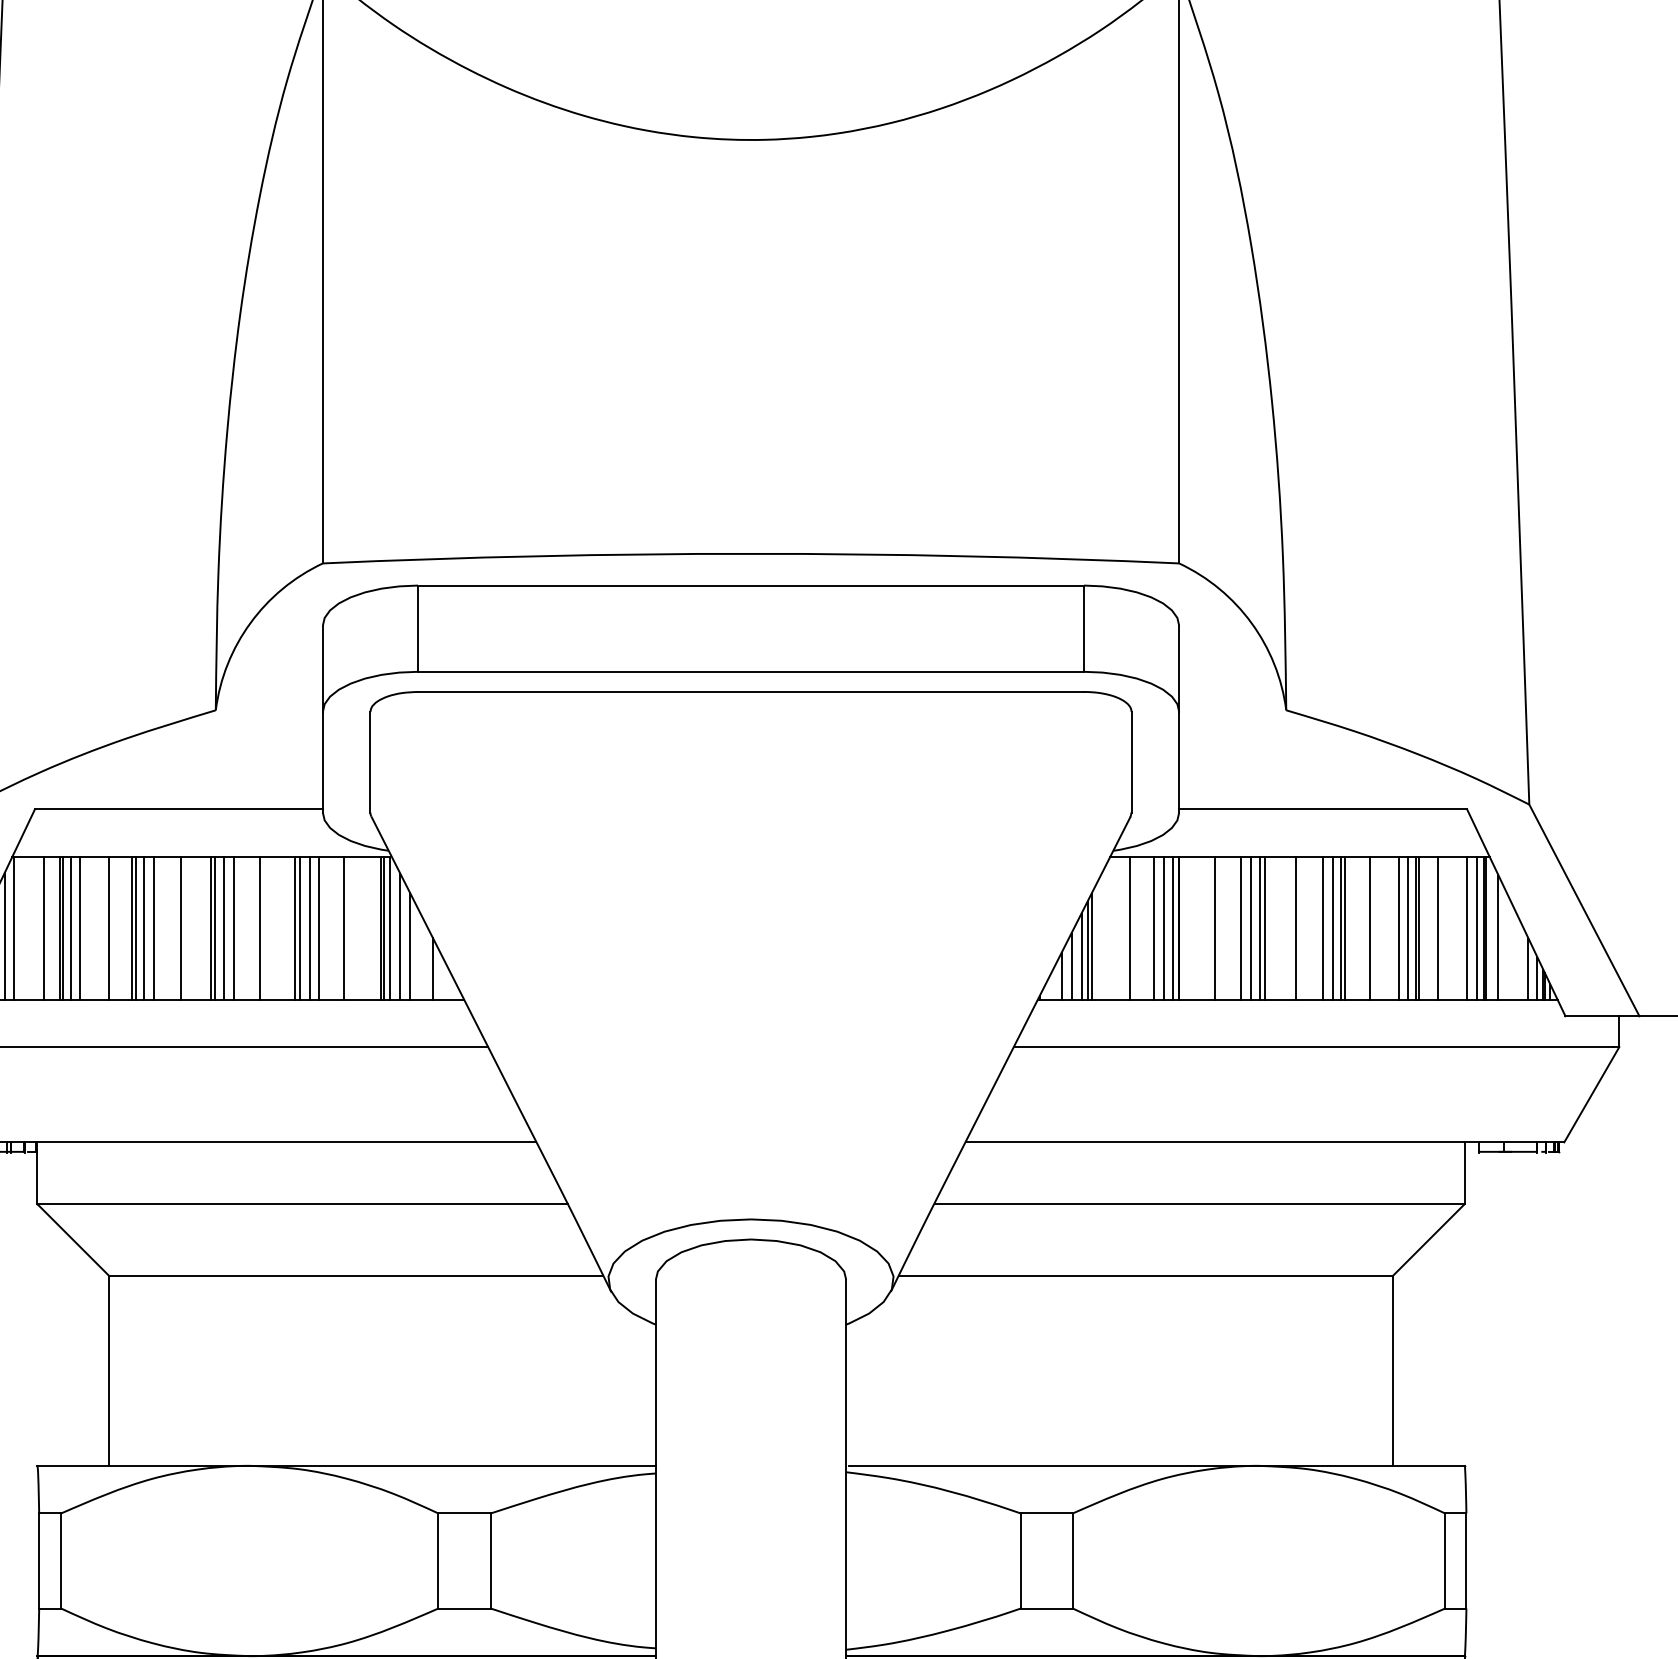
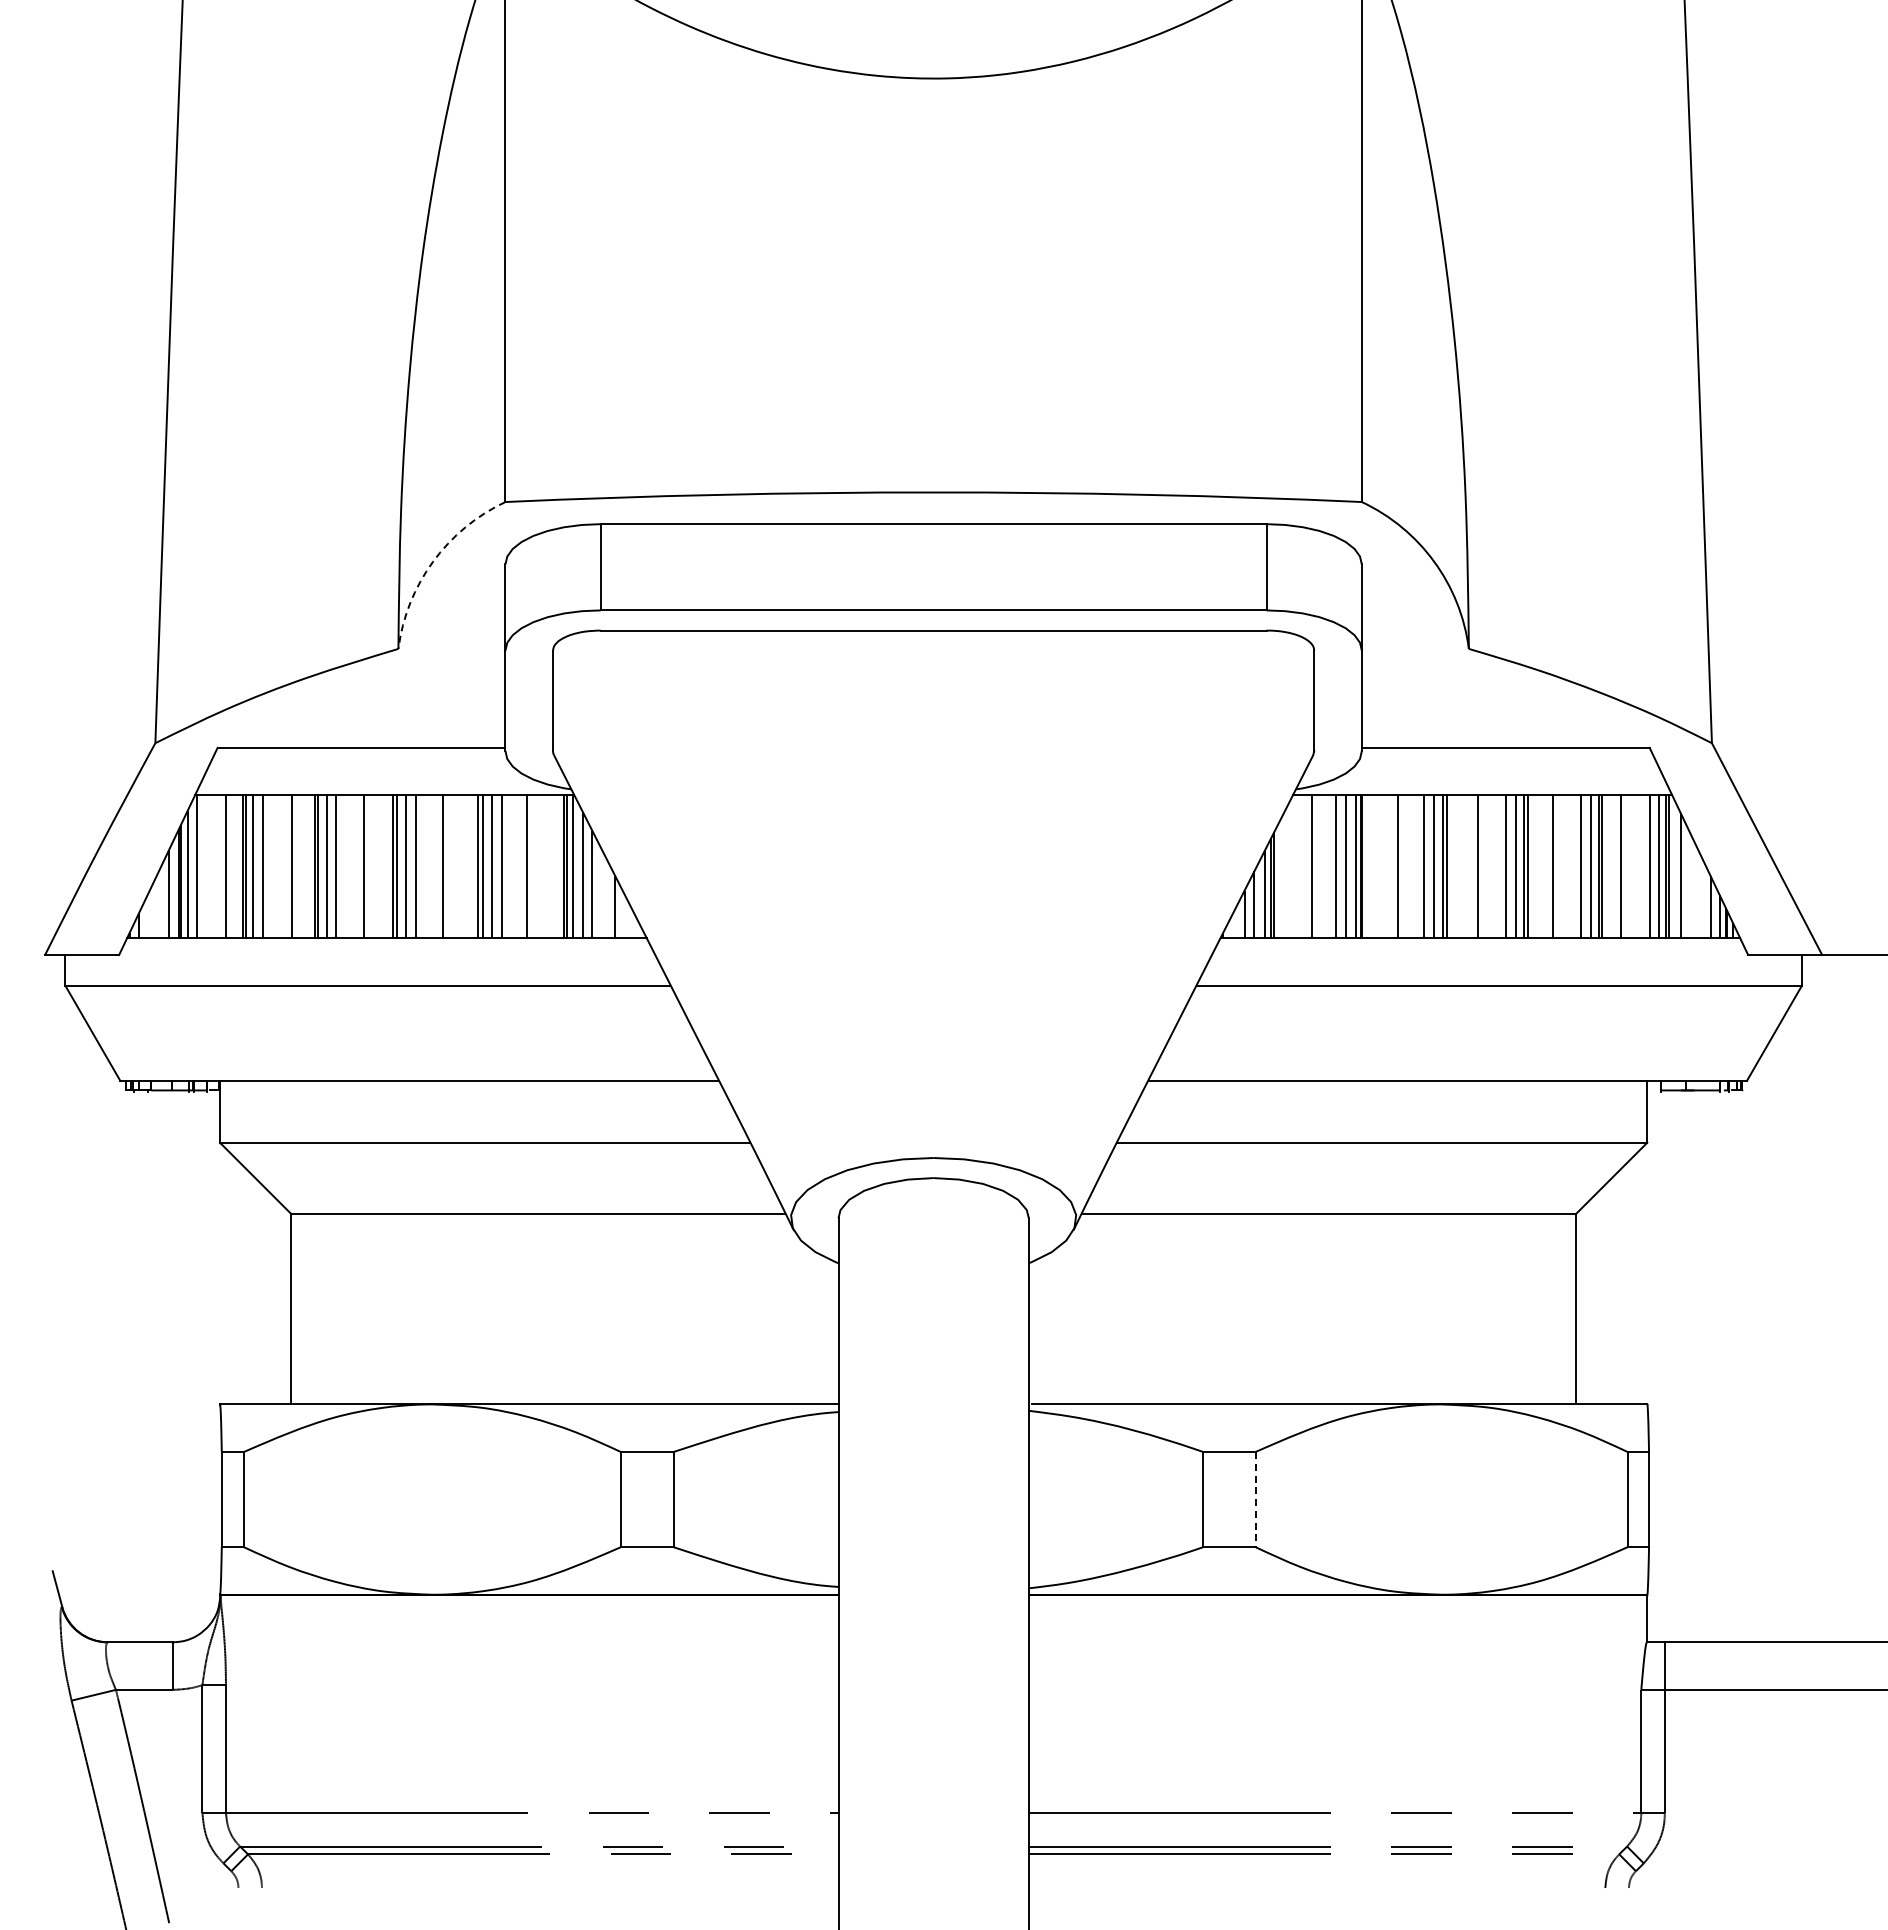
arc: (250, 622) -> (433, 561), solid -> dashed
line: (1072, 1560) -> (1255, 1499), solid -> dashed

